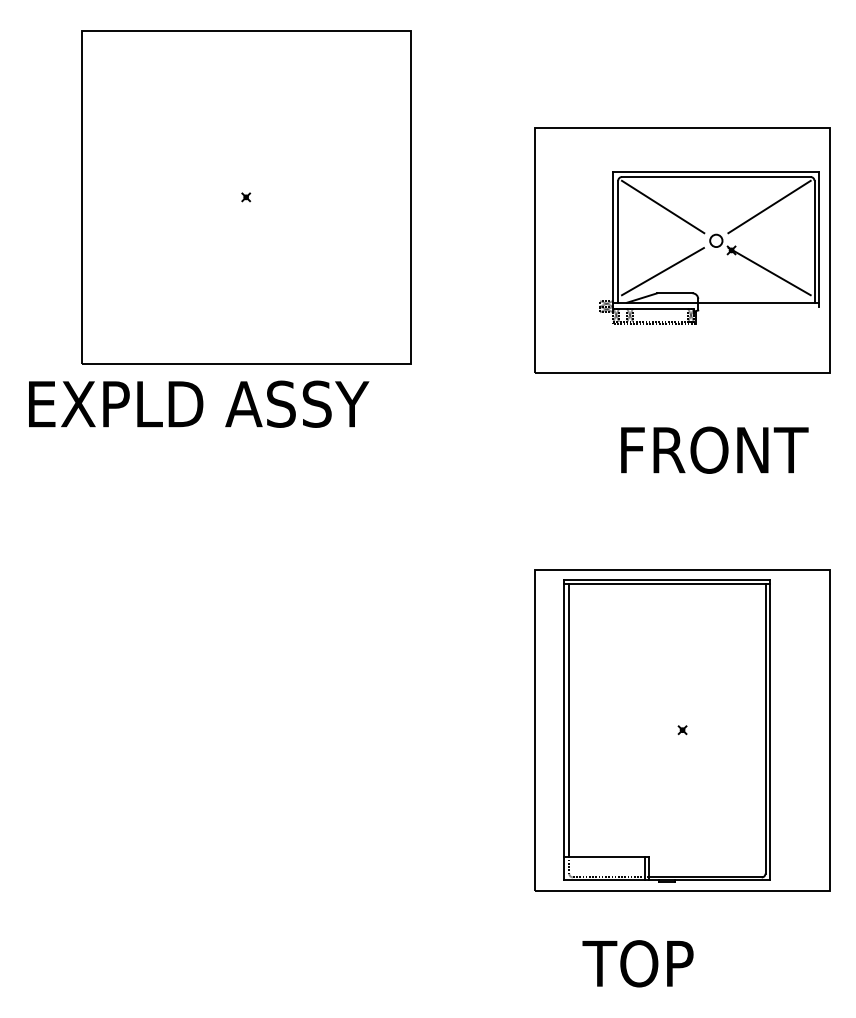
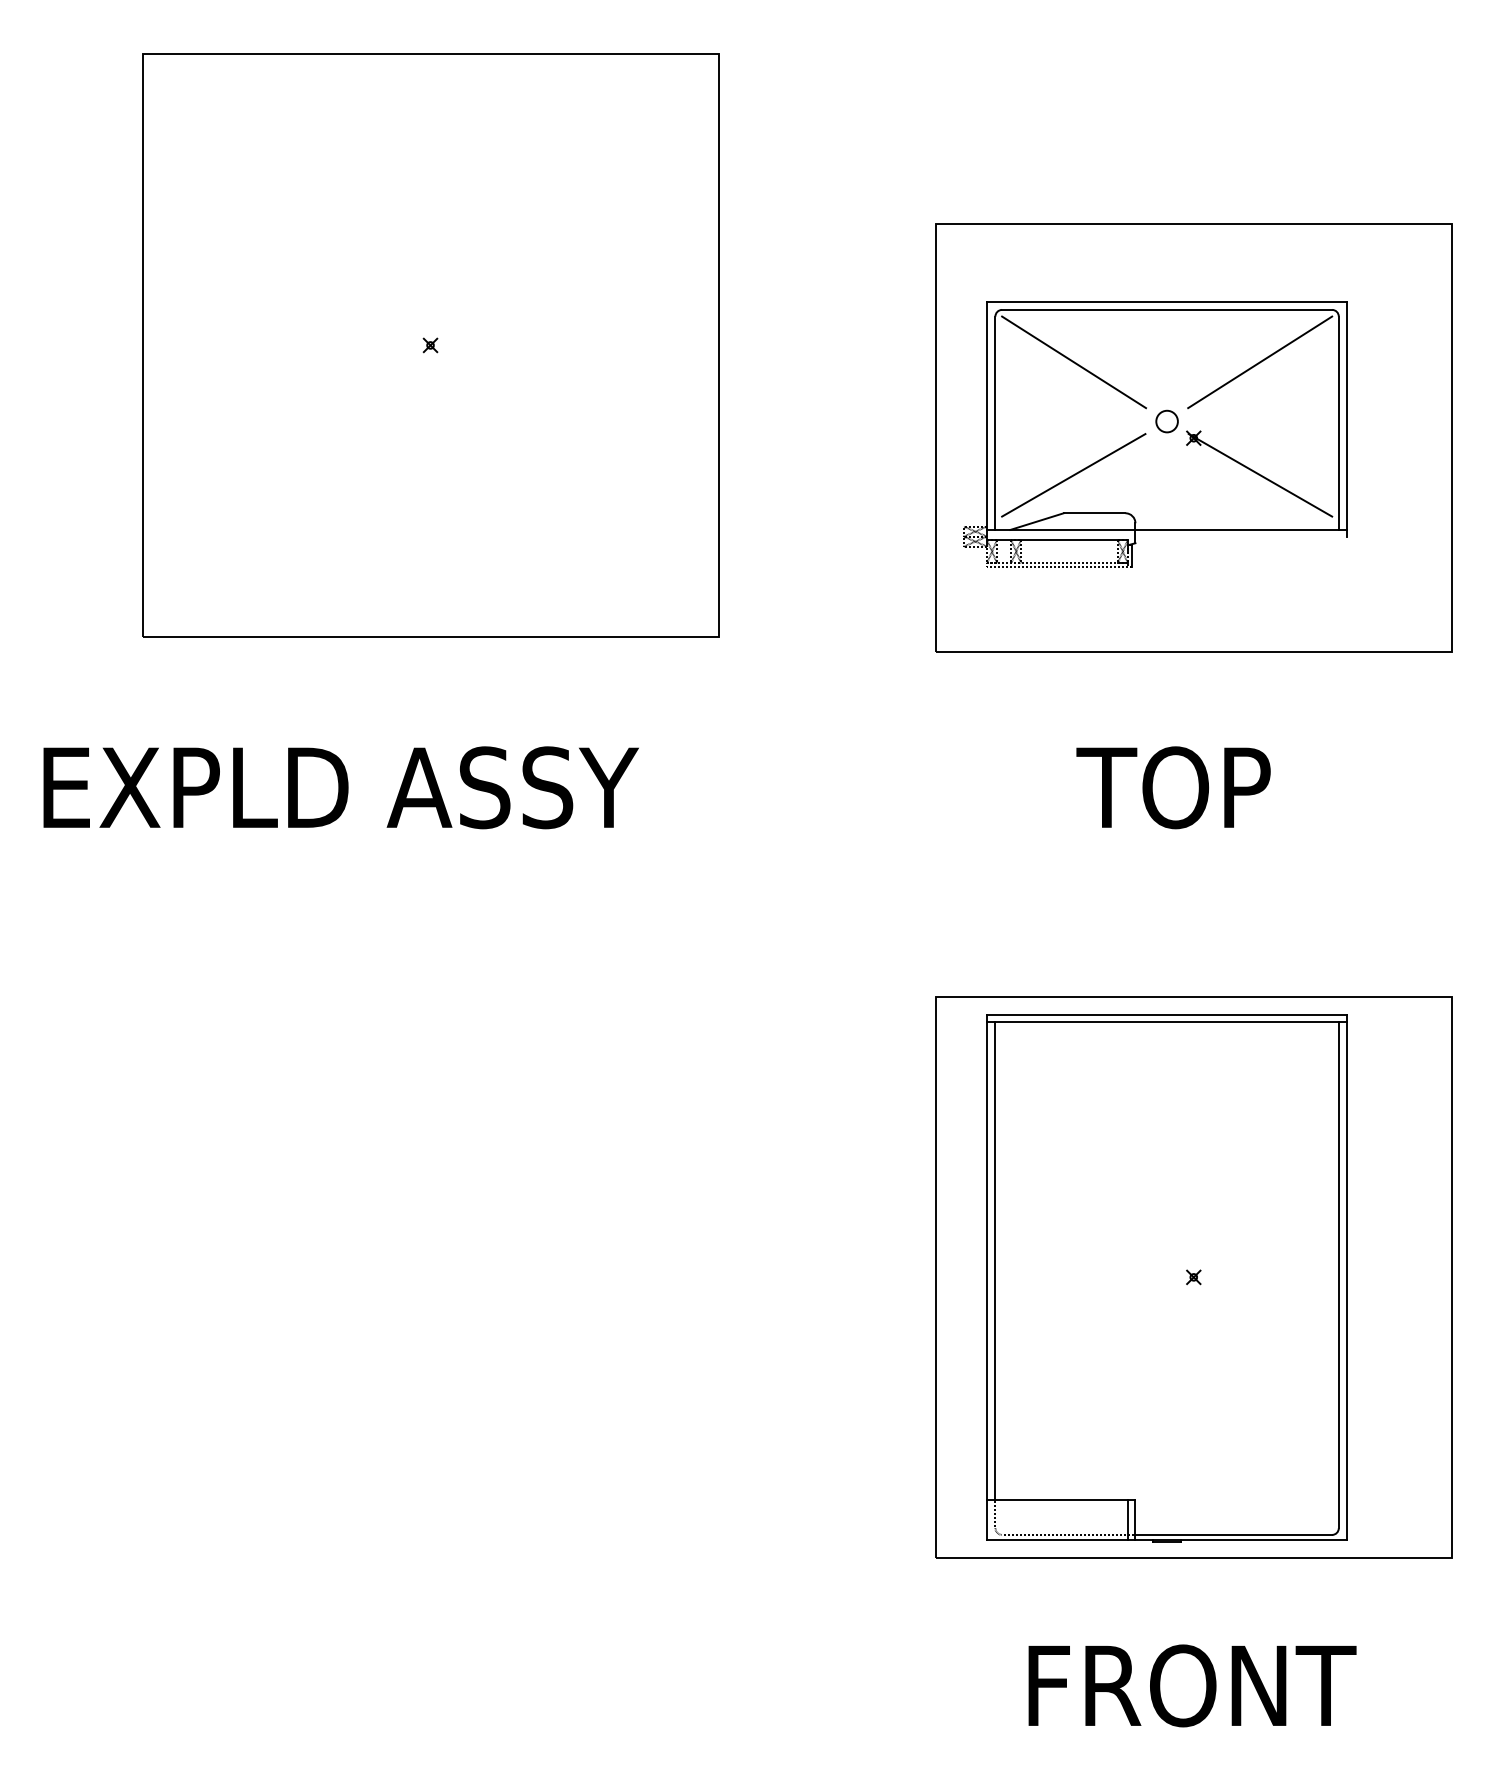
part: (709, 247) -> (1155, 433), moved
text: (199, 403) -> (341, 786), moved
text: (711, 449) -> (1244, 786), FRONT -> TOP
text: (678, 963) -> (1186, 1685), TOP -> FRONT

